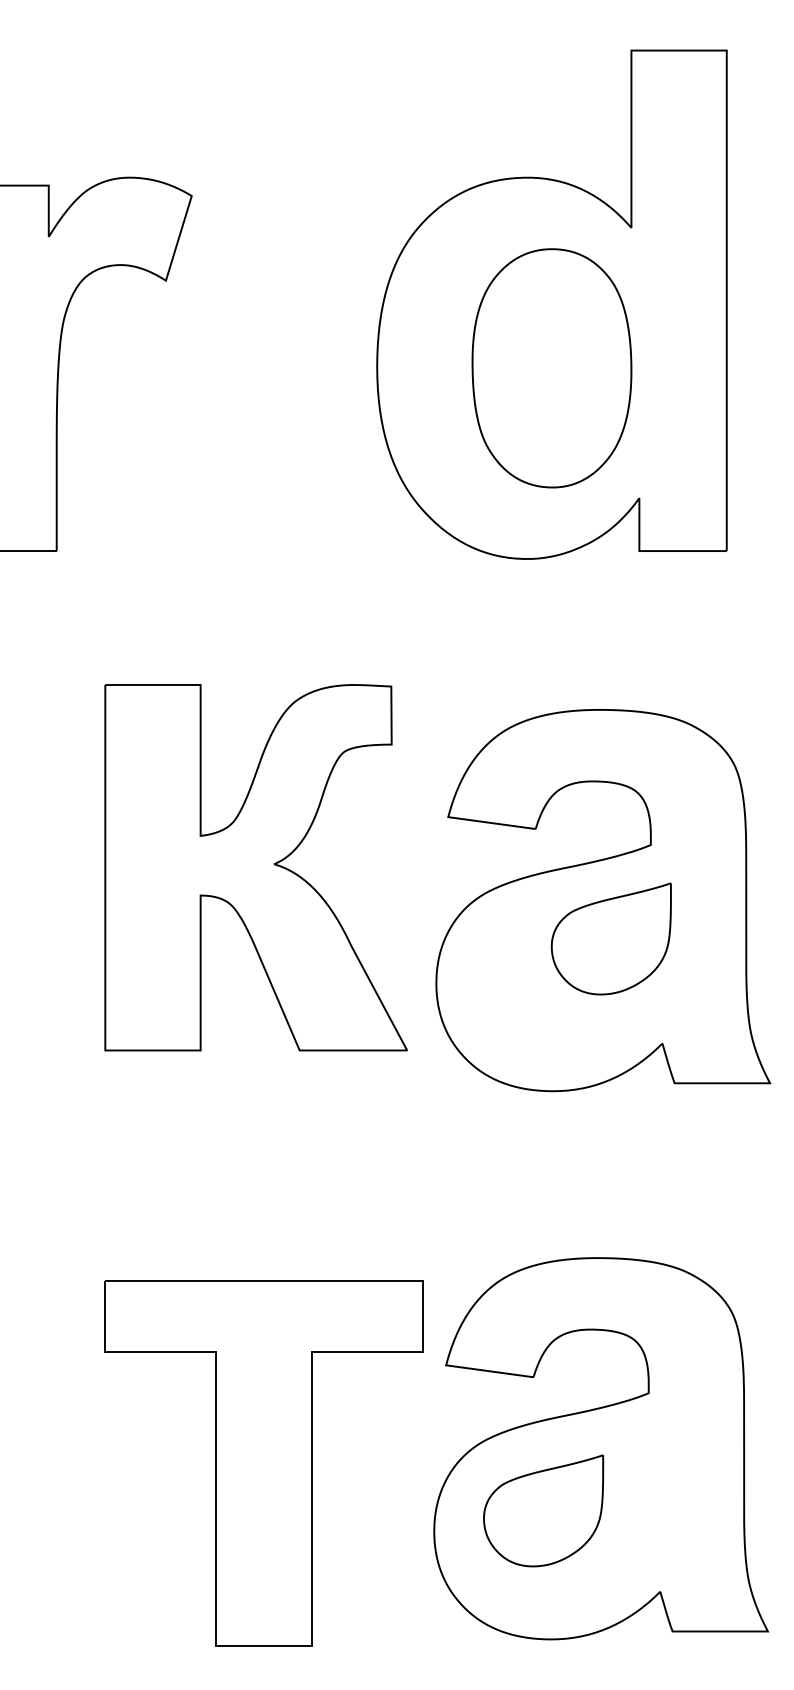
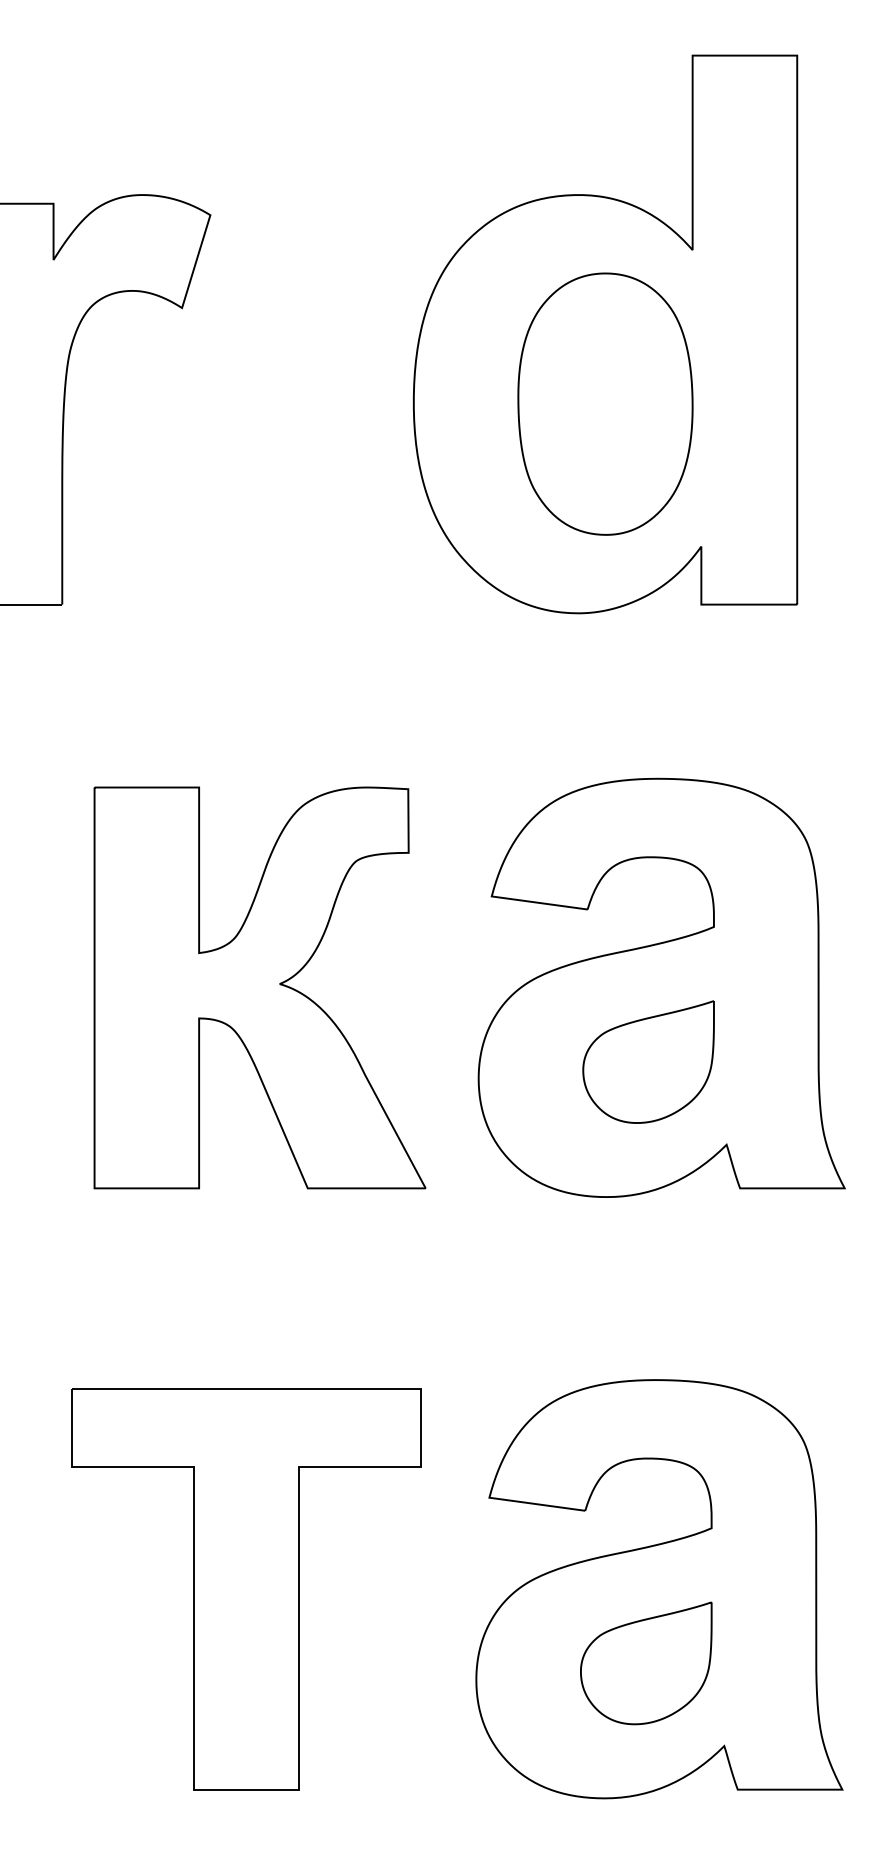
part: (255, 867) -> (259, 987), moved
part: (611, 938) -> (648, 1061), moved
part: (263, 1463) -> (246, 1589), moved
part: (543, 1510) -> (646, 1663), moved

